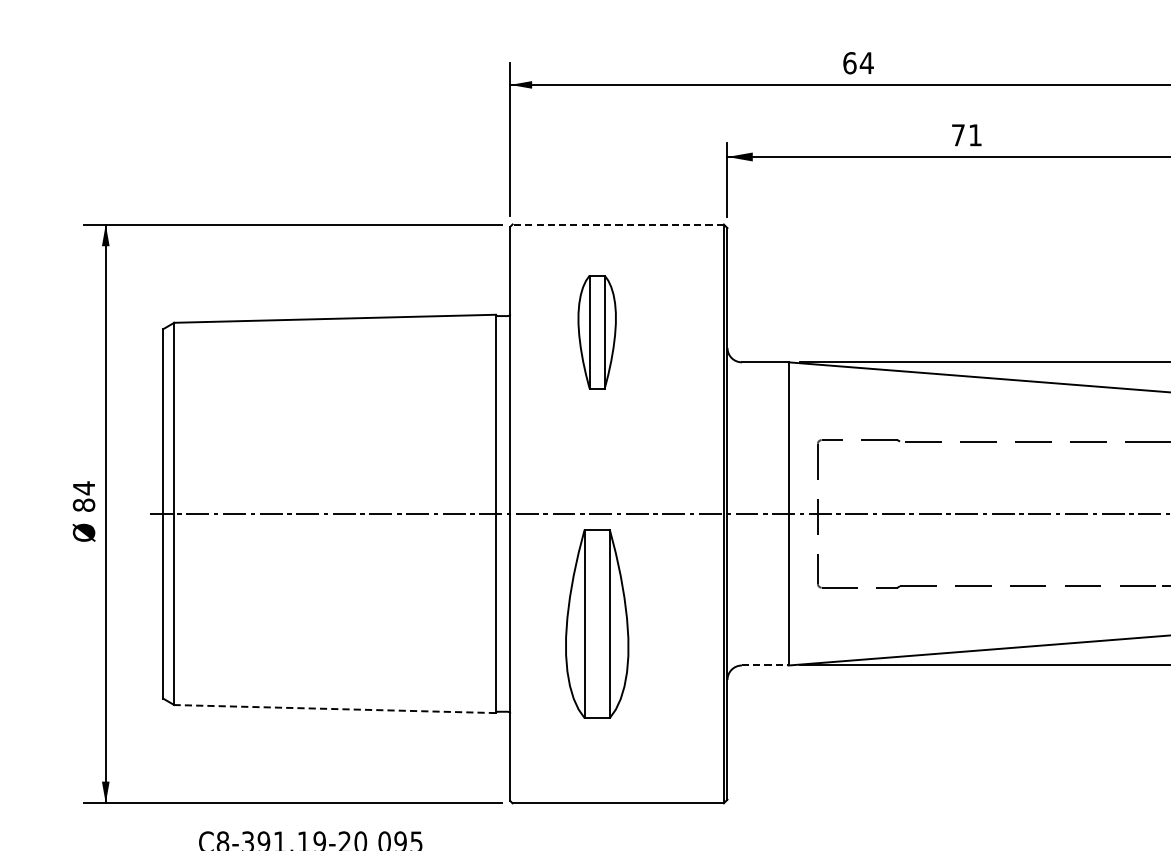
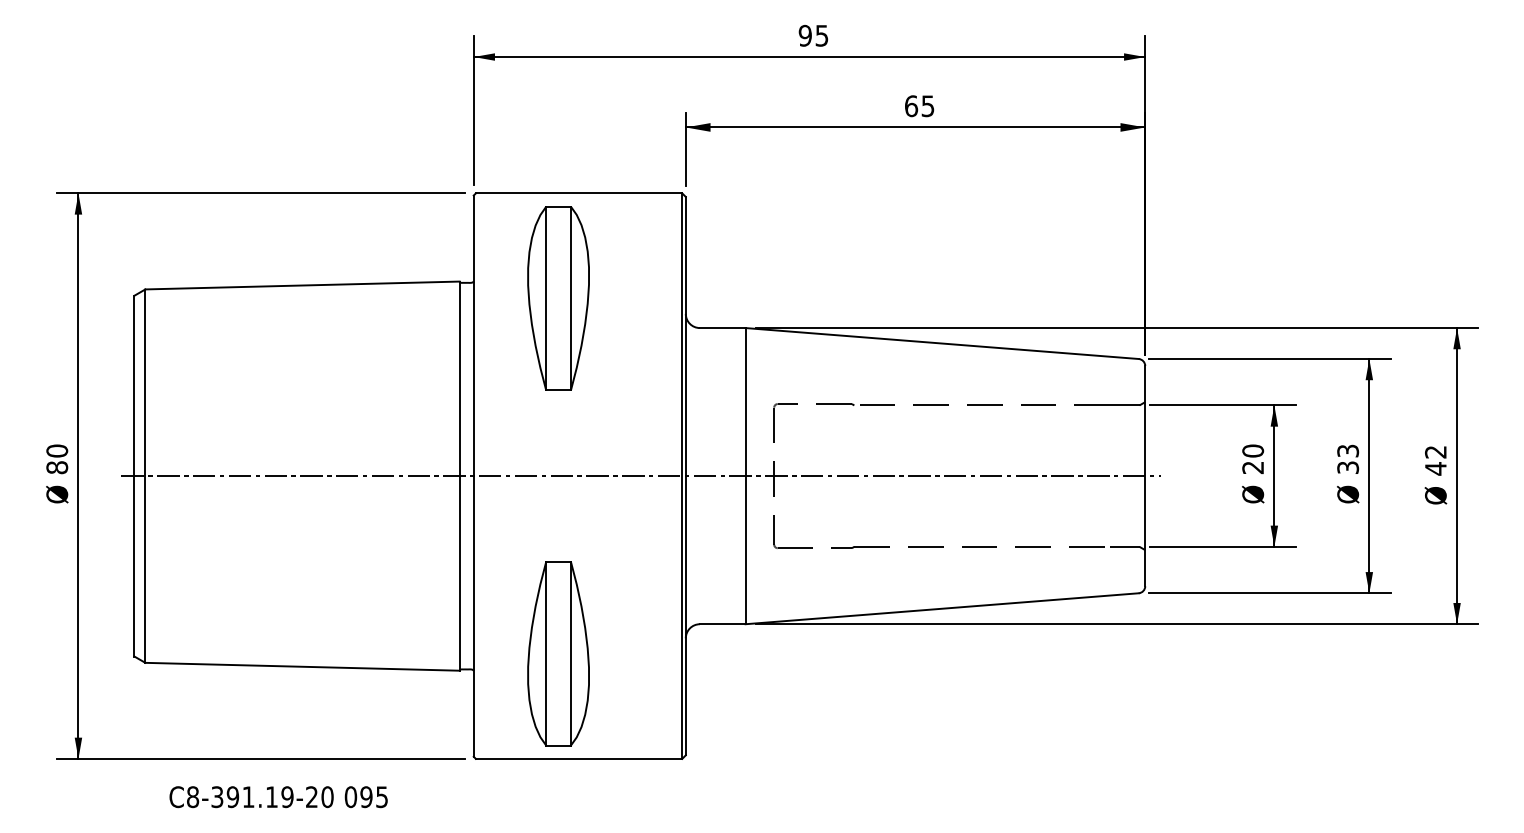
text: (858, 62) -> (813, 35), 64 -> 95
text: (966, 135) -> (919, 106), 71 -> 65
line: (617, 224) -> (578, 193), dashed -> solid
part: (597, 332) -> (558, 298), size x1.67
text: (84, 488) -> (57, 451), 84 -> 80
part: (597, 623) -> (558, 653), moved
line: (765, 665) -> (722, 624), dashed -> solid
line: (335, 708) -> (302, 666), dashed -> solid

